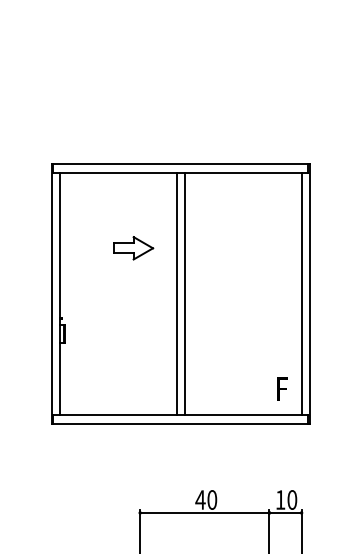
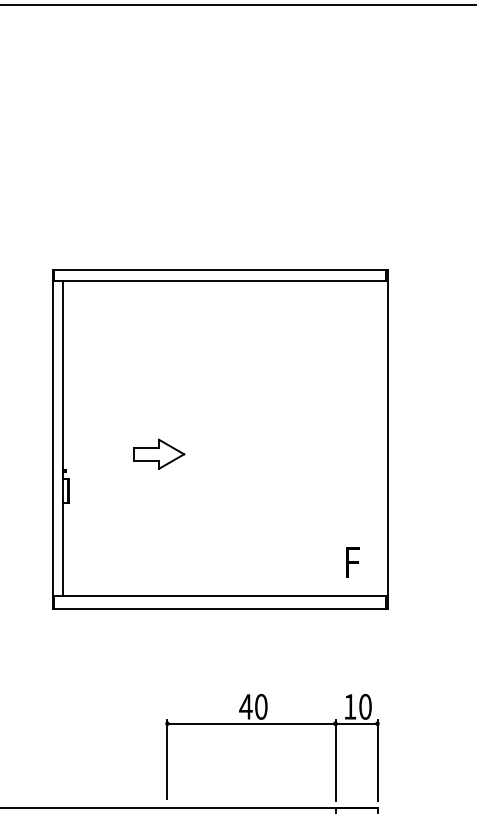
part: (134, 247) -> (159, 453), moved
line: (177, 293) -> (215, 438), removed
line: (184, 293) -> (225, 438), removed
line: (301, 293) -> (377, 438), removed

